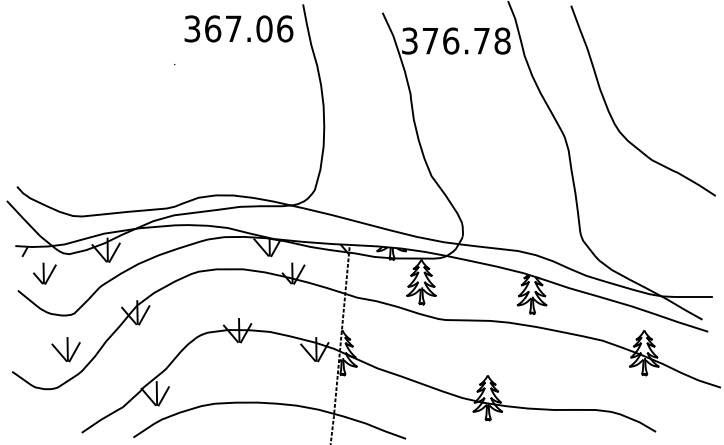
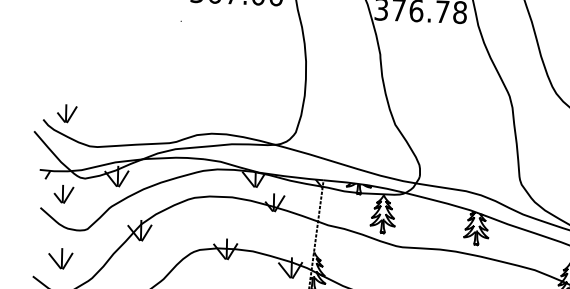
part: (44, 178) -> (66, 113), added
part: (65, 349) -> (60, 258), moved

